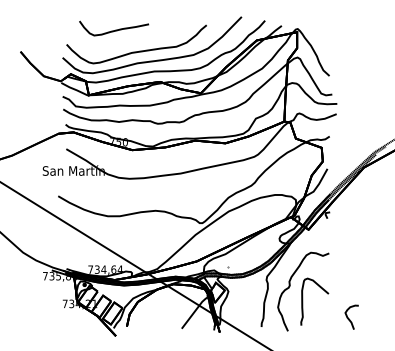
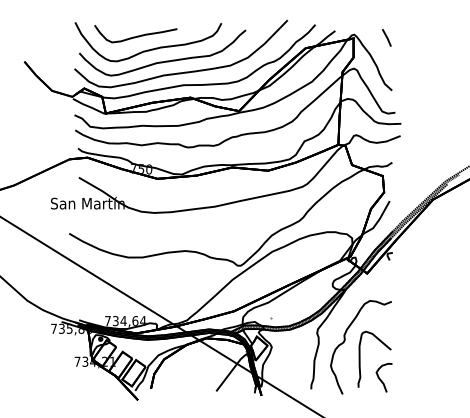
line: (325, 31) -> (387, 37), added
part: (124, 35) -> (148, 42), added
curve: (349, 318) -> (381, 379), moved

